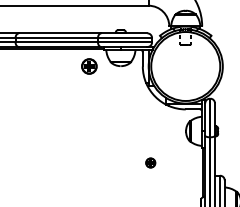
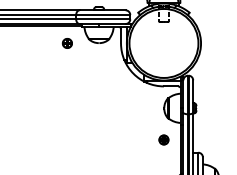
part: (88, 66) -> (66, 43), size x0.62
part: (150, 162) -> (163, 139), moved

